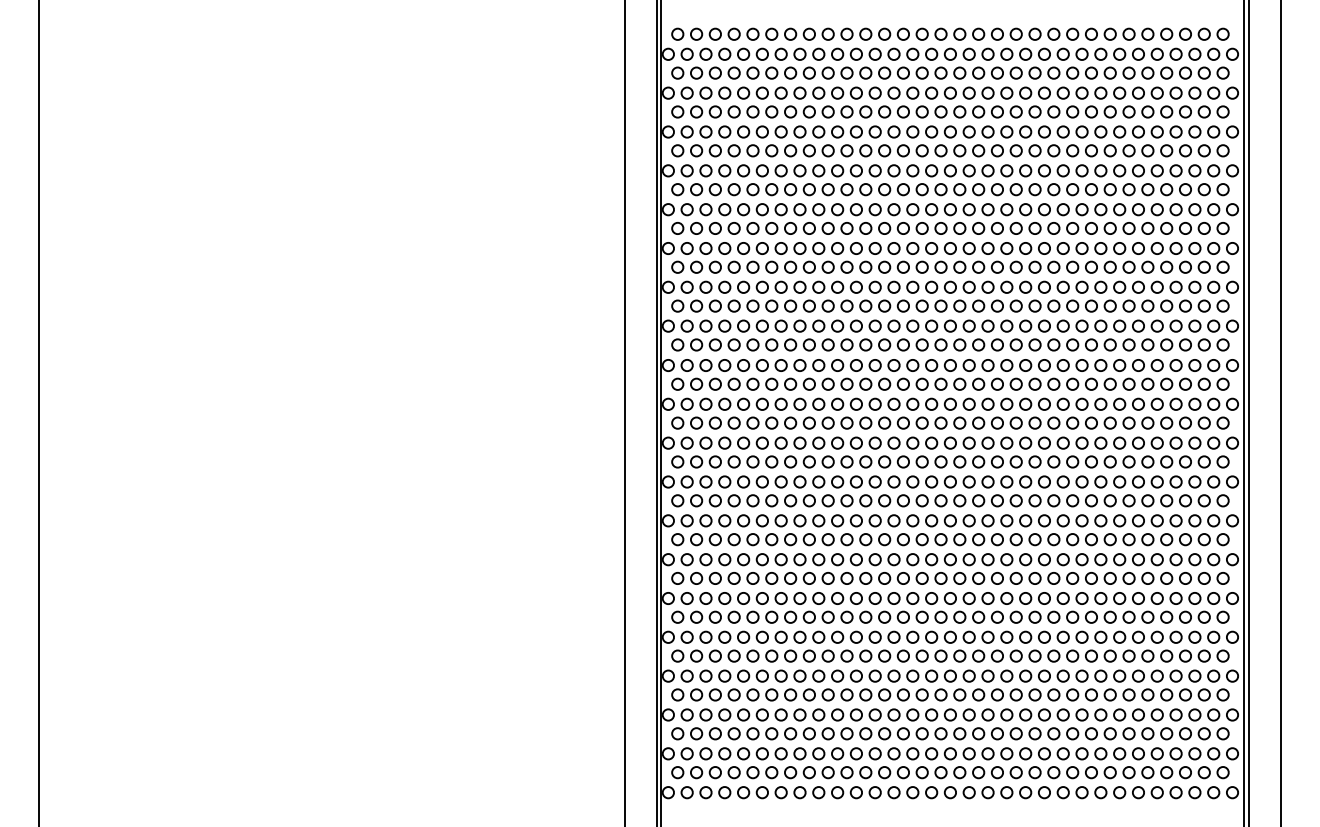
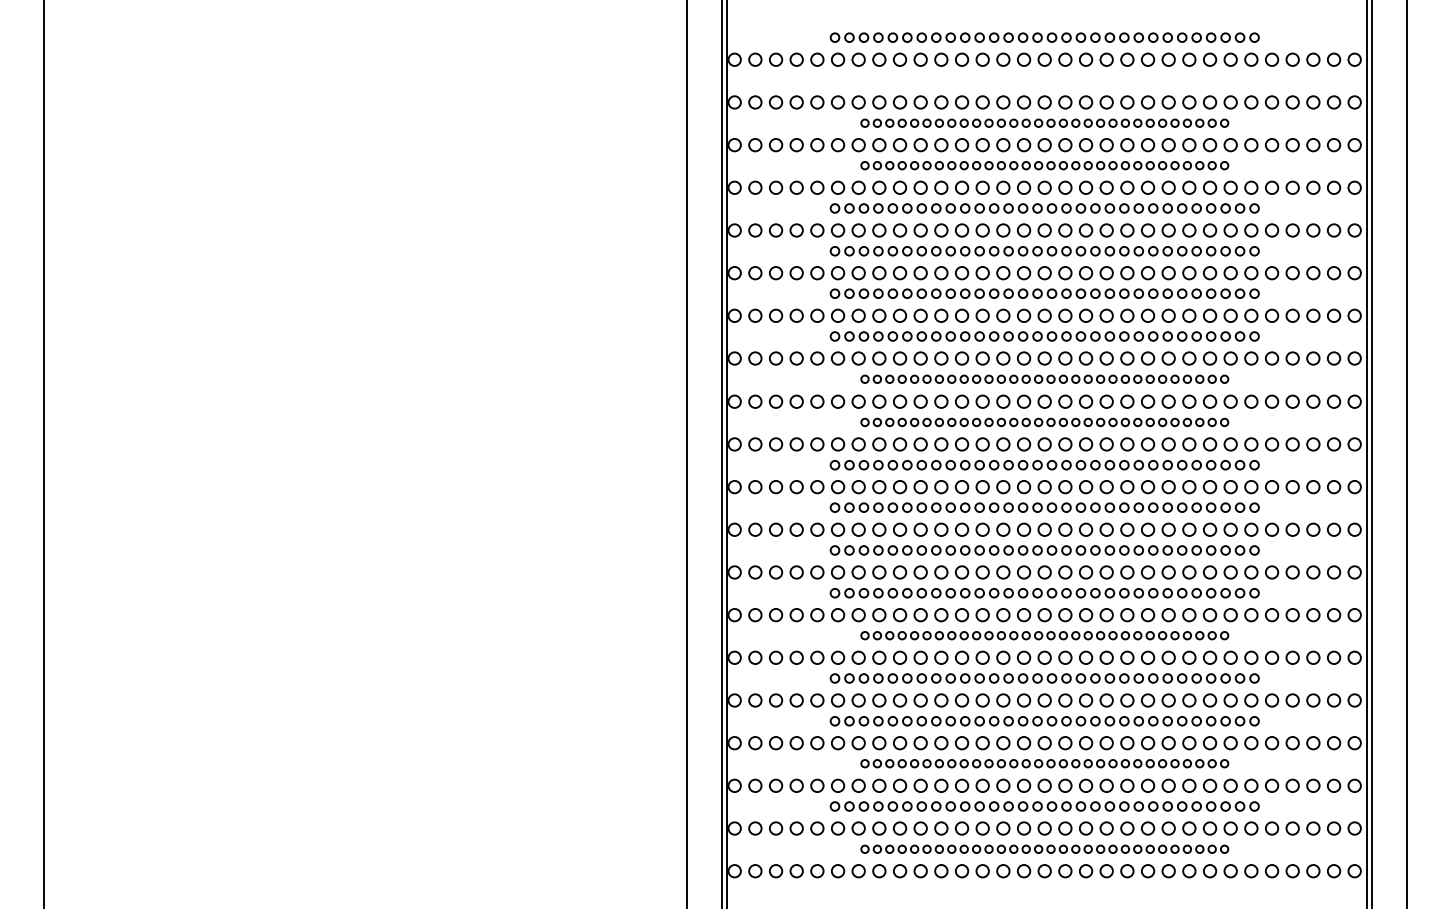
part: (950, 34) -> (1044, 37), size x0.7
part: (950, 73) -> (1044, 80), removed
part: (950, 112) -> (1044, 123), size x0.6
part: (950, 150) -> (1044, 165), size x0.6
part: (950, 189) -> (1044, 208), size x0.7
part: (950, 228) -> (1044, 251), size x0.7
part: (950, 267) -> (1044, 293), size x0.7
part: (950, 306) -> (1044, 336), size x0.7
part: (950, 345) -> (1044, 379), size x0.6
part: (950, 384) -> (1044, 422), size x0.6
part: (950, 423) -> (1044, 465), size x0.7
part: (950, 461) -> (1044, 507), size x0.7
part: (950, 500) -> (1044, 550), size x0.7
part: (950, 539) -> (1044, 593), size x0.7
part: (950, 578) -> (1044, 635), size x0.6
part: (950, 617) -> (1044, 678), size x0.7
part: (950, 656) -> (1044, 721), size x0.7
part: (950, 694) -> (1044, 763), size x0.6
part: (950, 733) -> (1044, 806), size x0.7
part: (950, 772) -> (1044, 849), size x0.6

